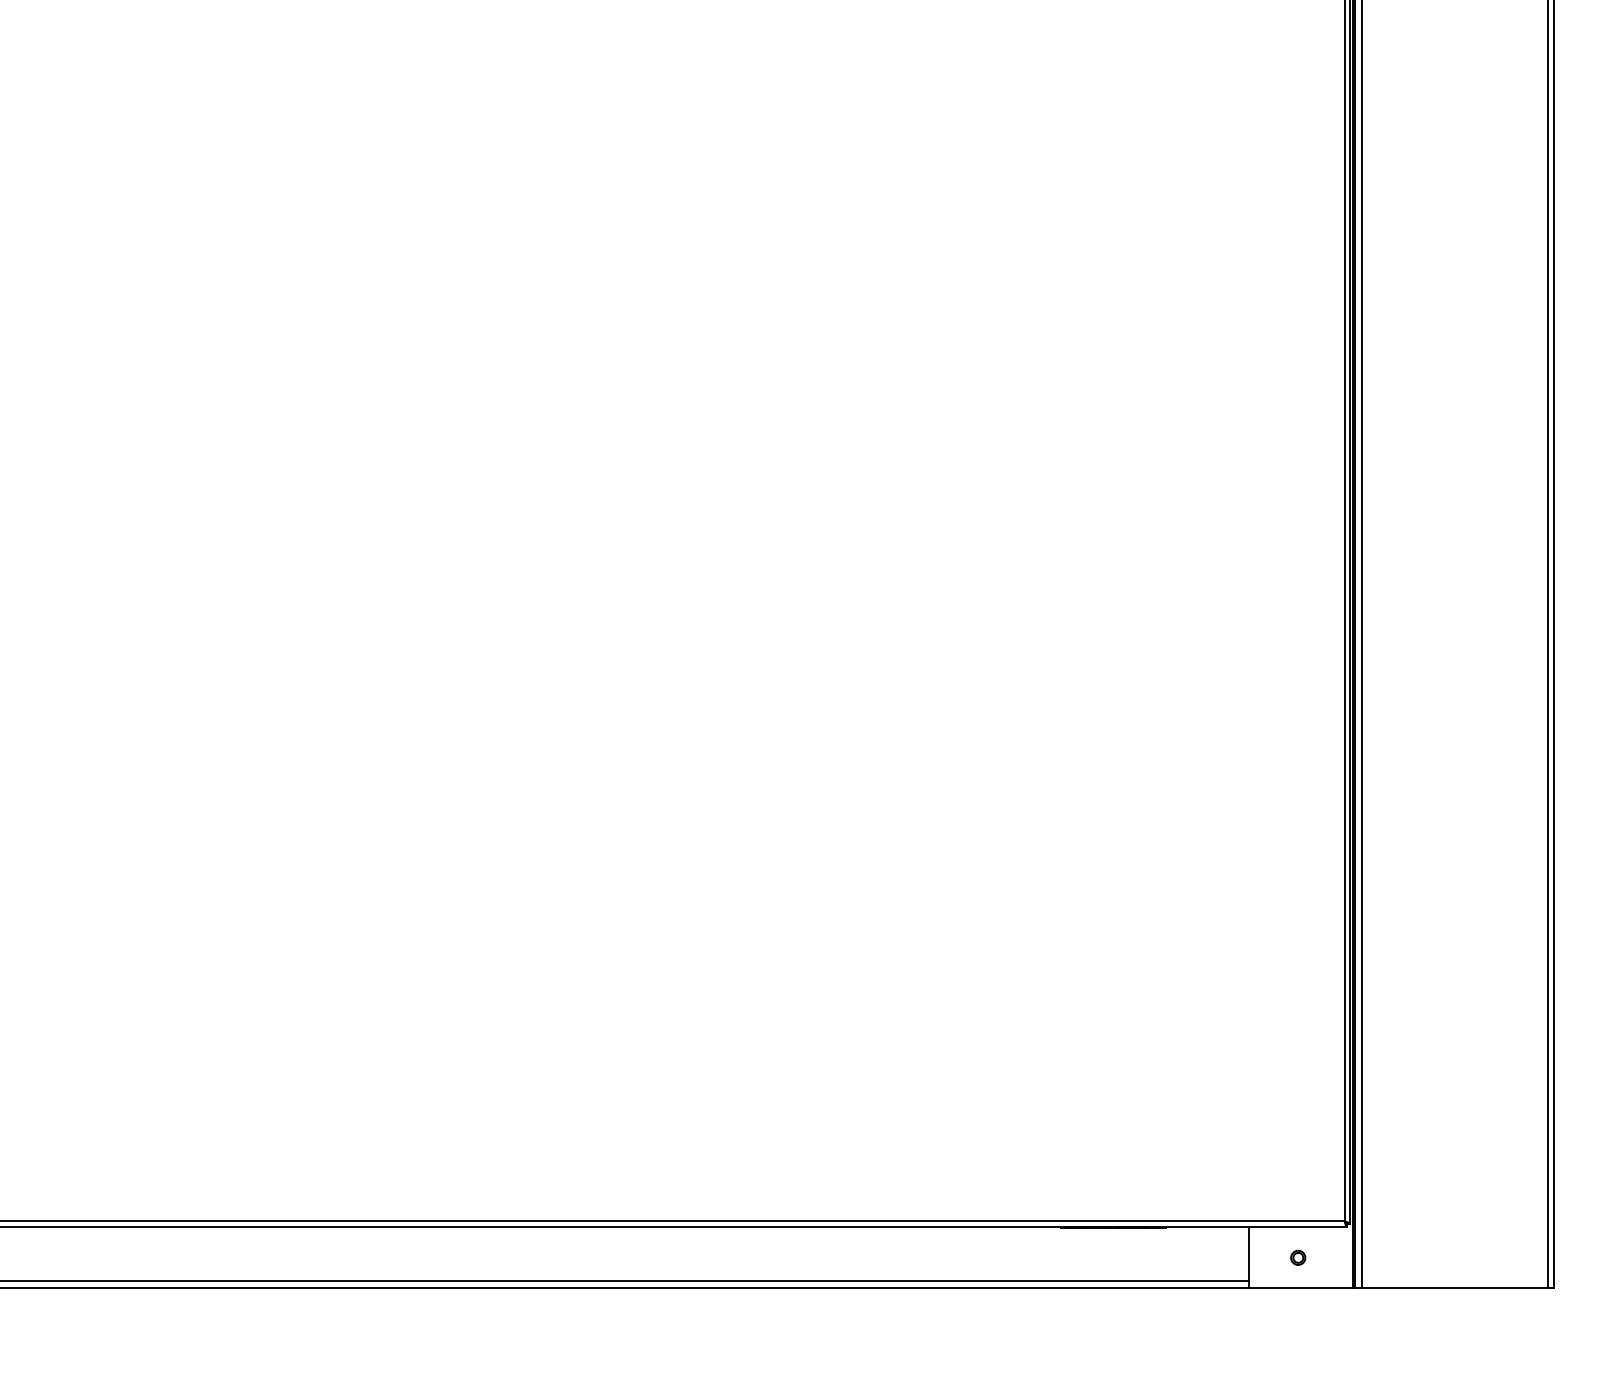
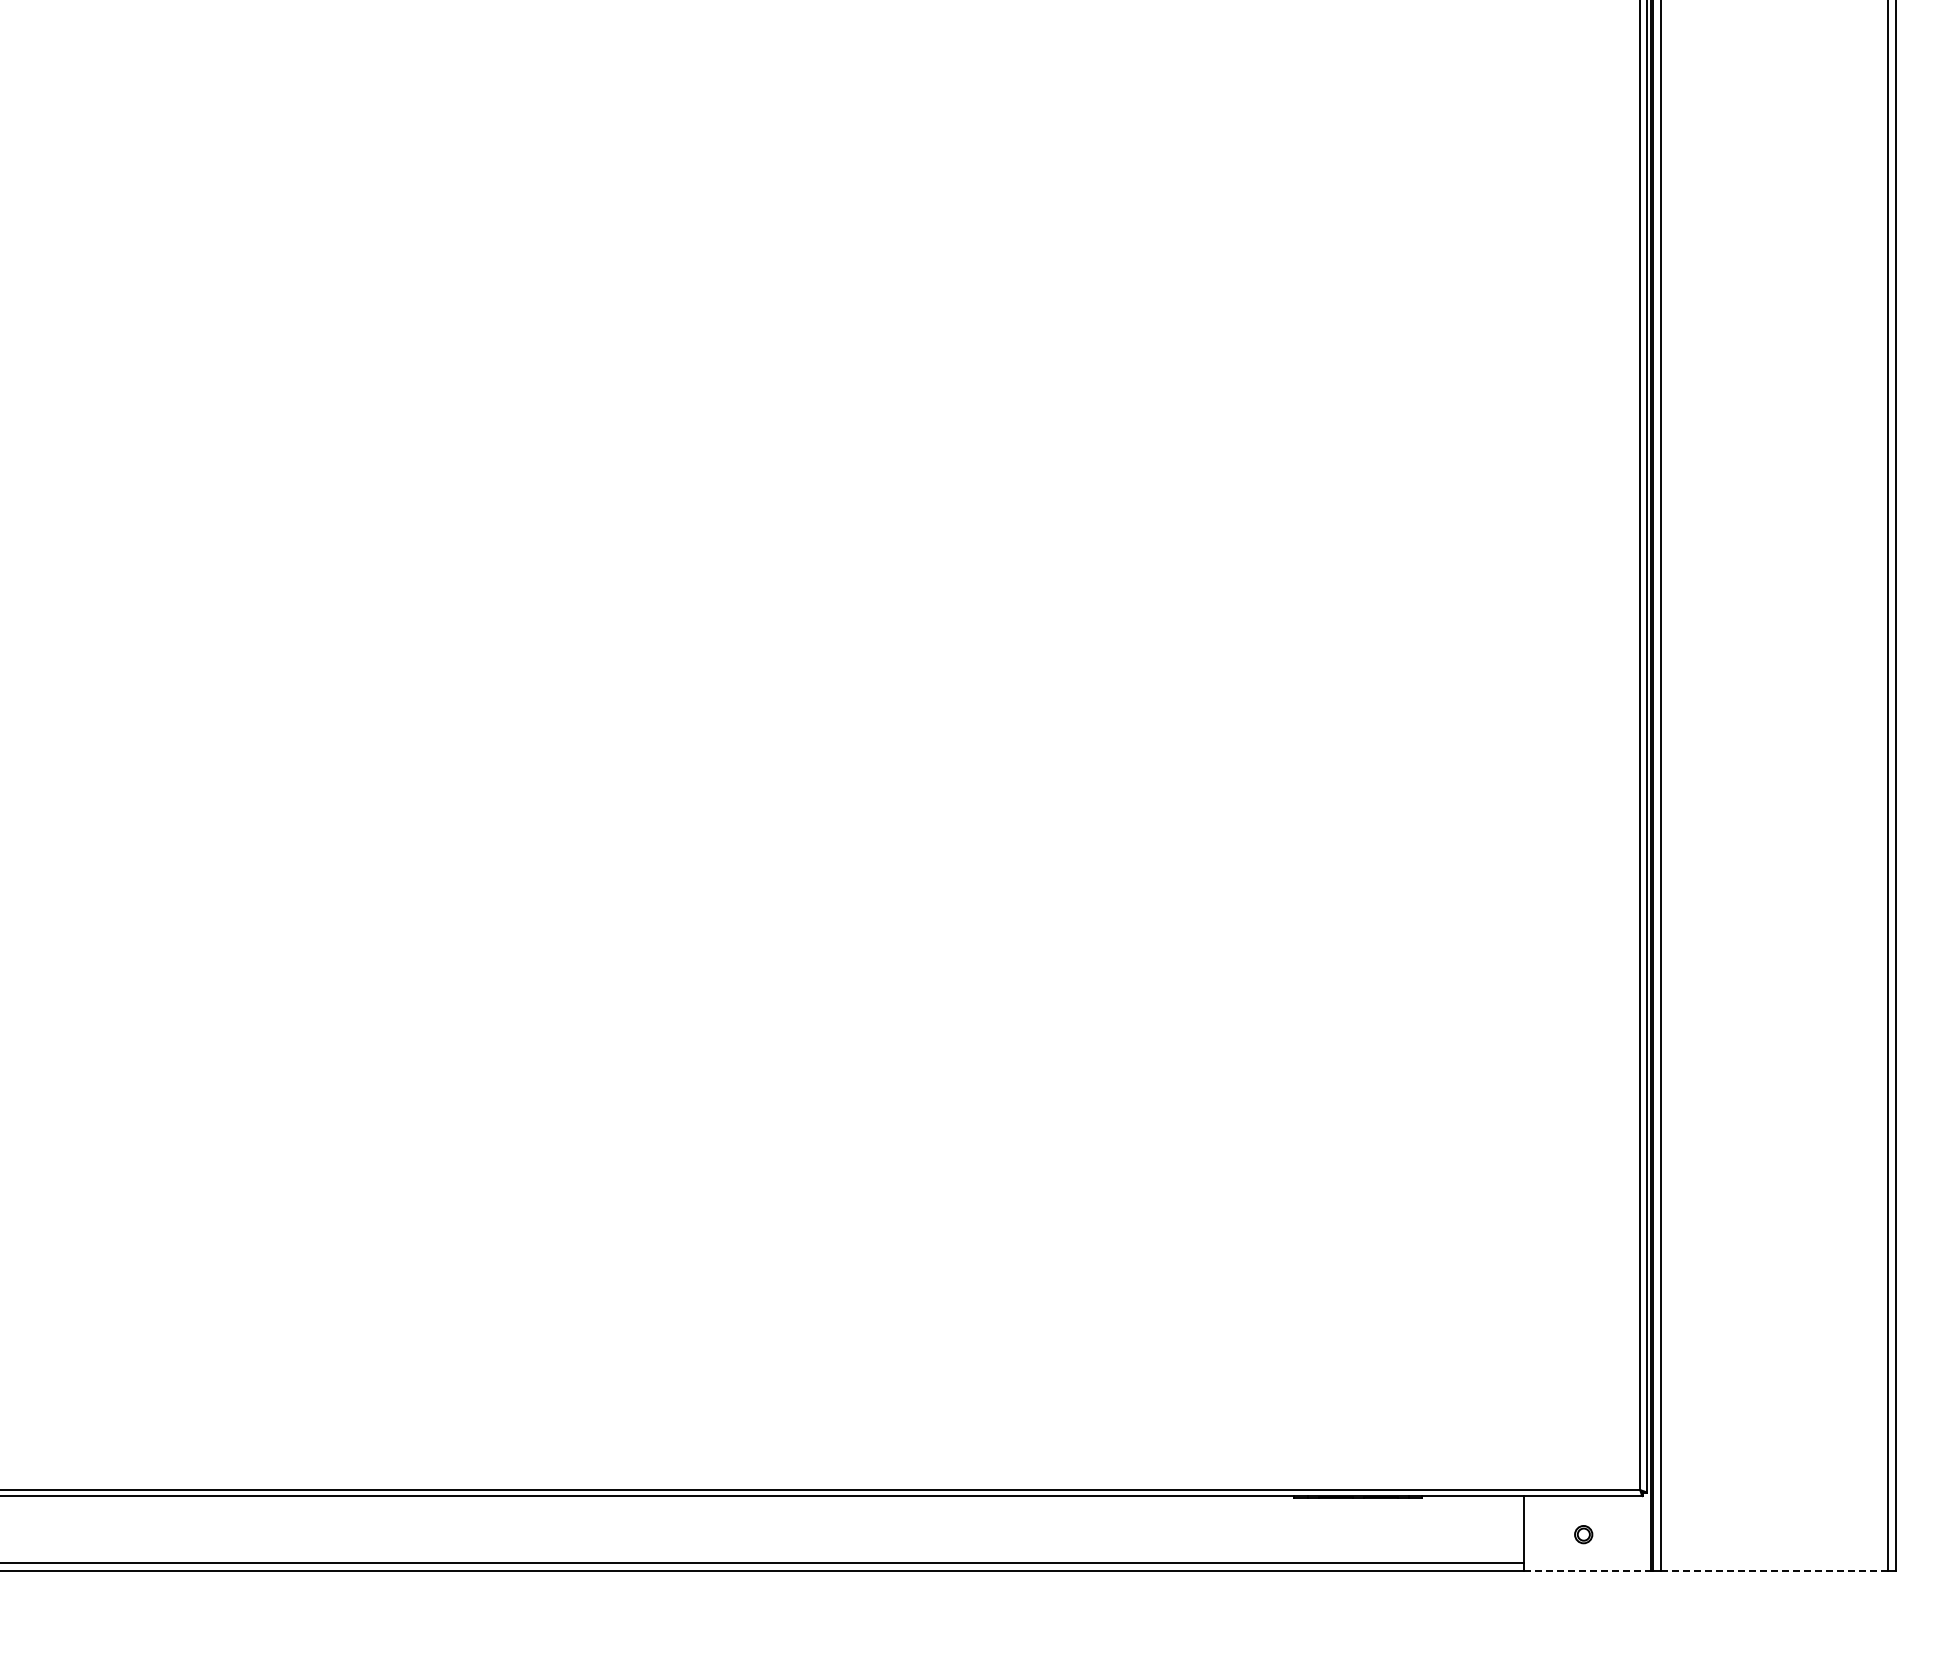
line: (1301, 1288) -> (1587, 1571), solid -> dashed
line: (1454, 1288) -> (1774, 1571), solid -> dashed

